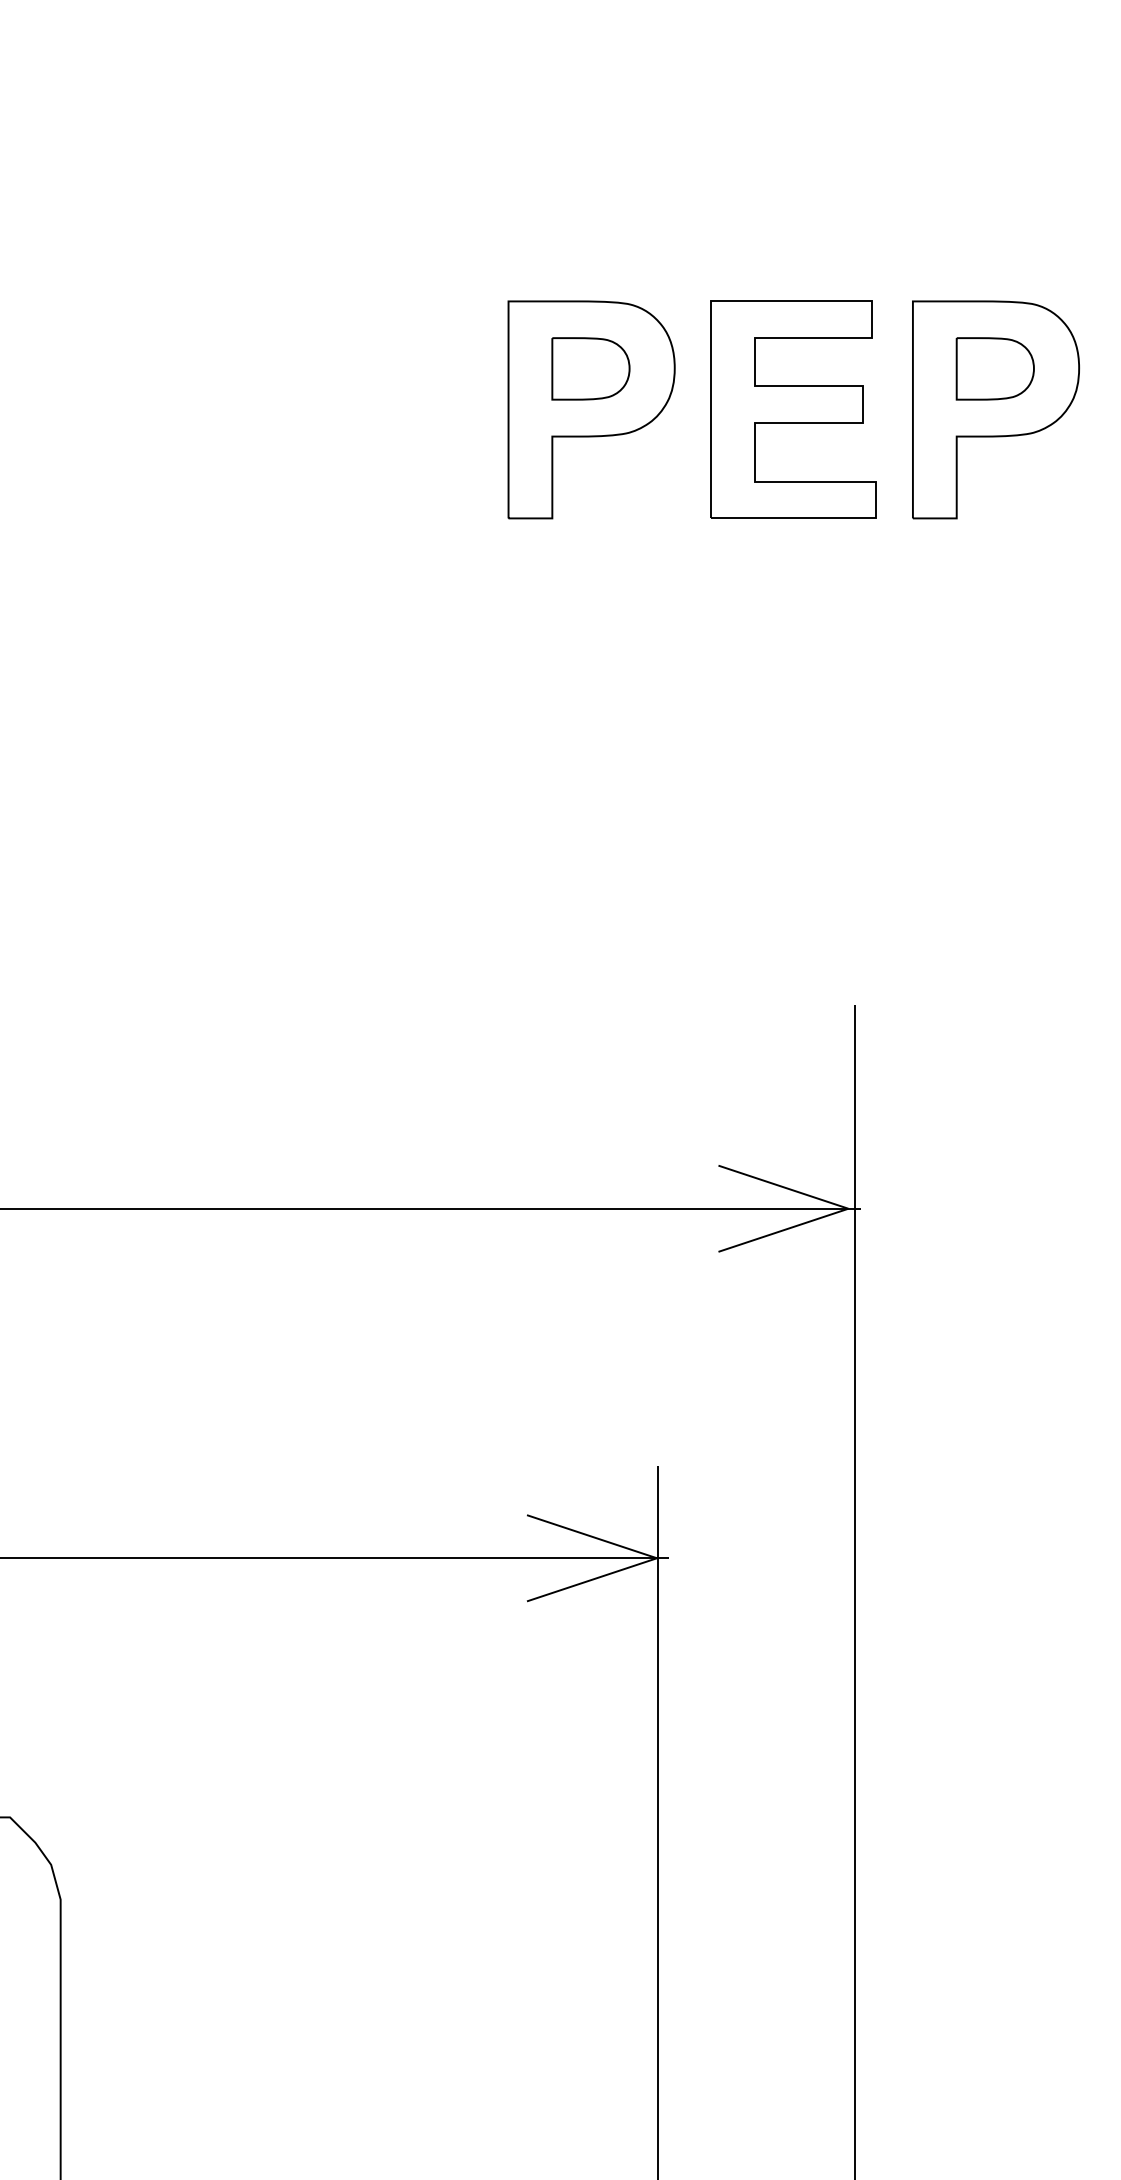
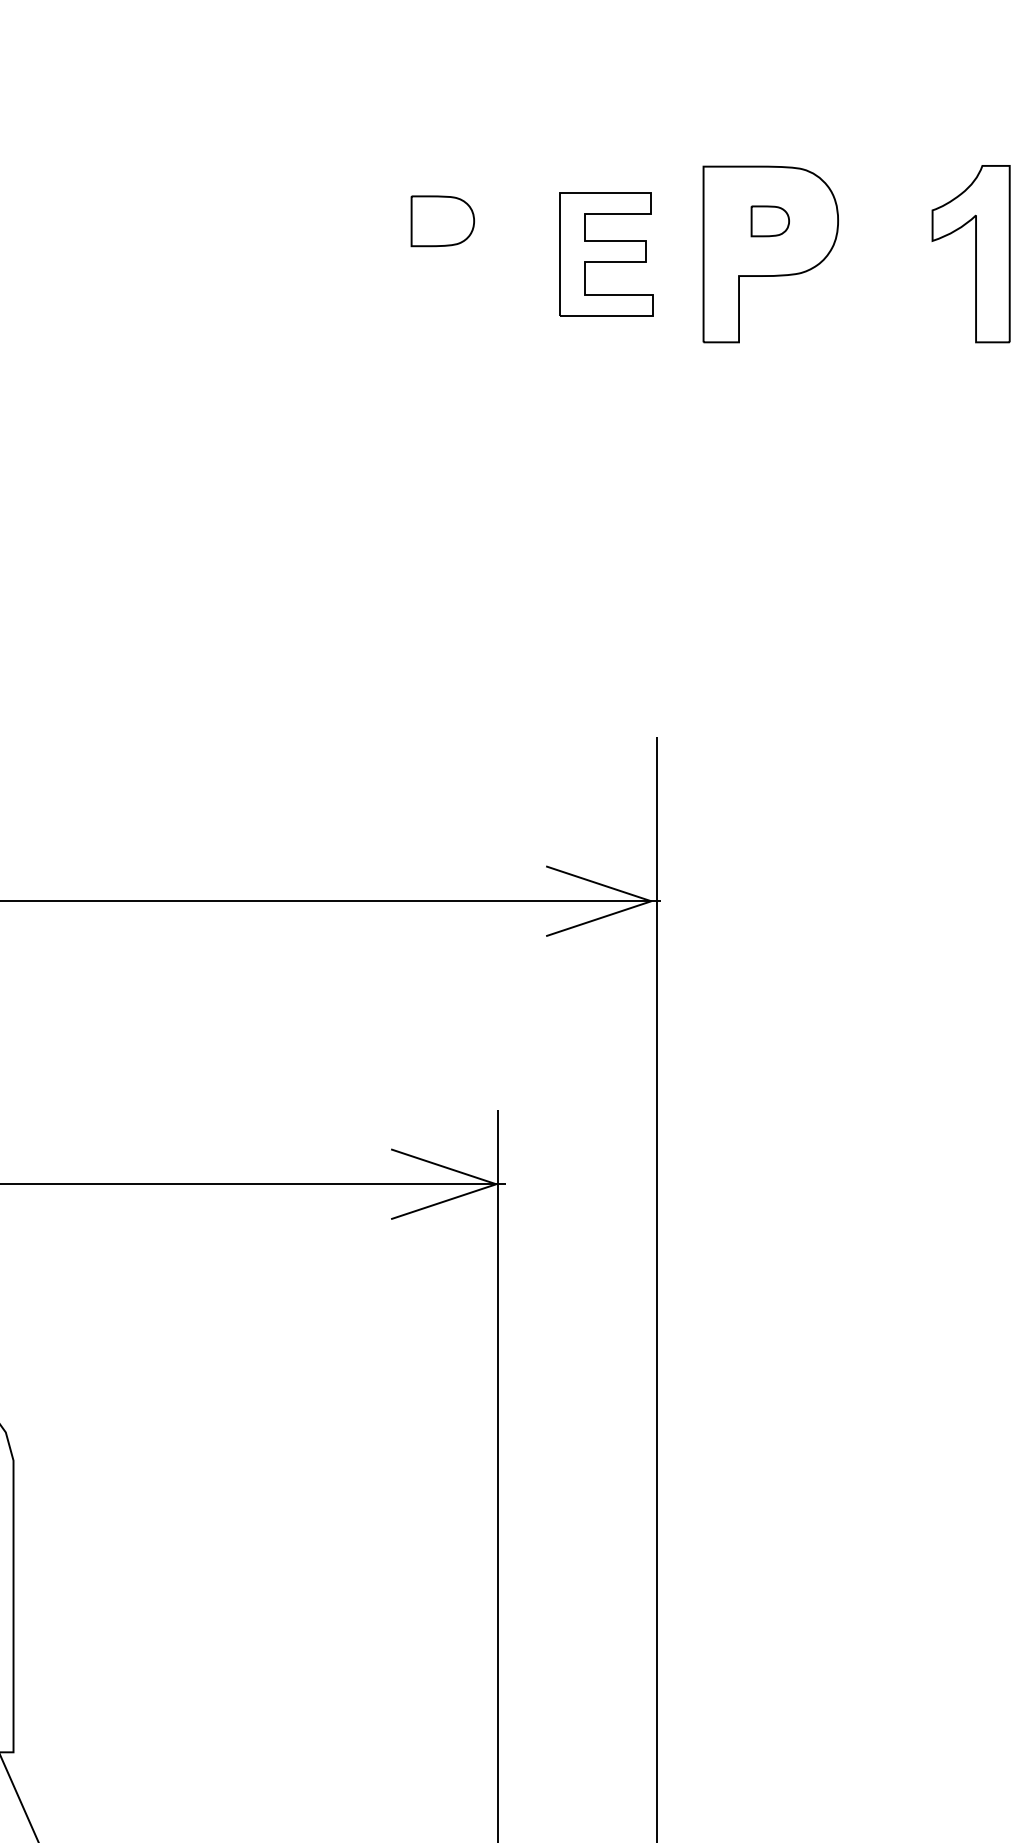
part: (995, 369) -> (770, 221), size x0.6
part: (591, 409) -> (443, 254), removed
part: (793, 409) -> (606, 254), size x0.7

